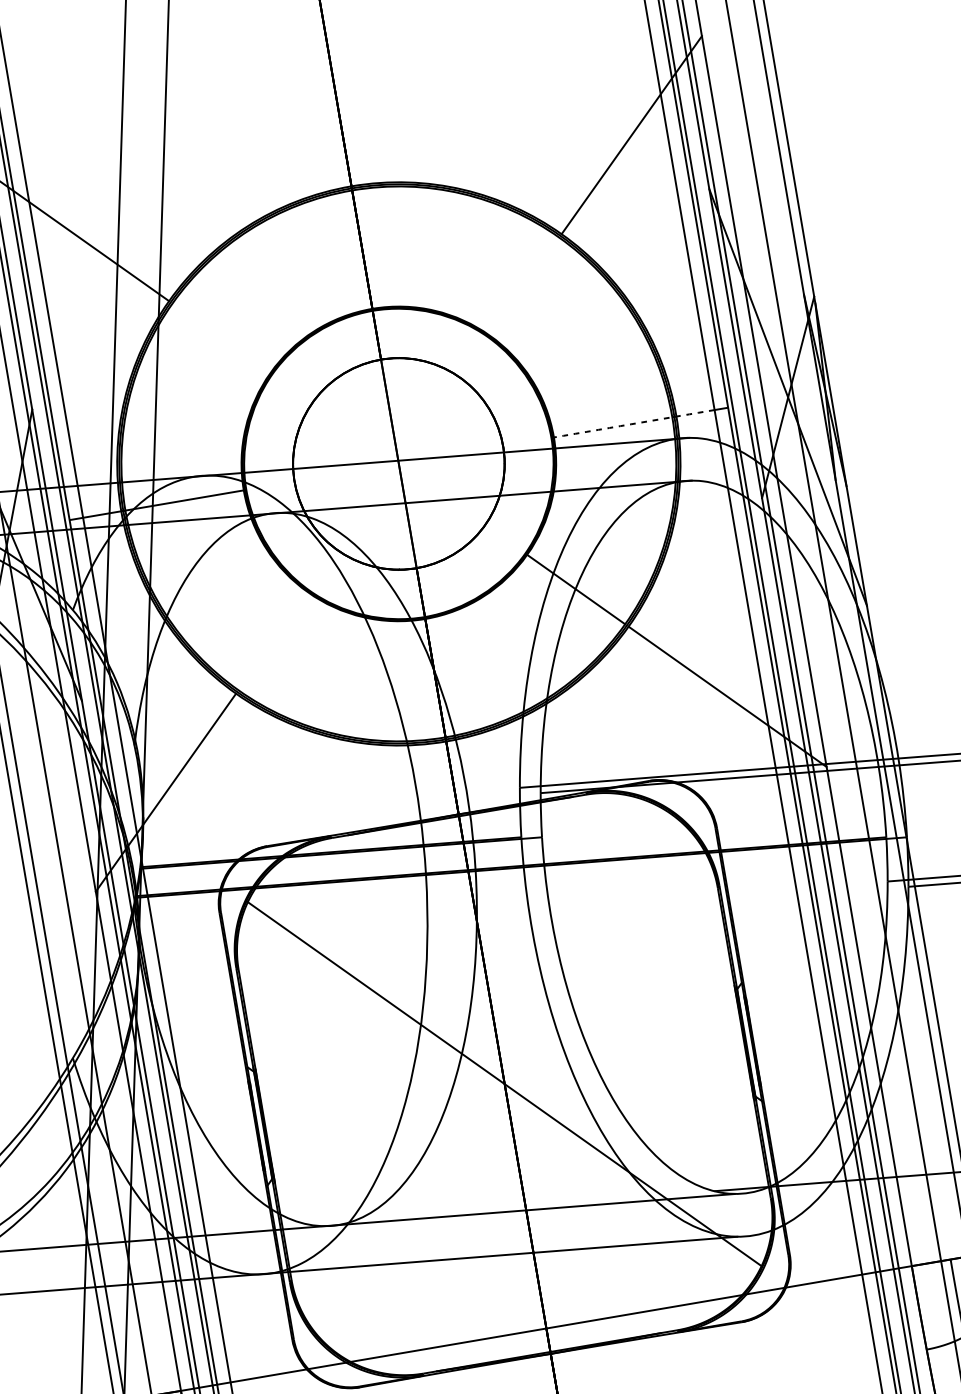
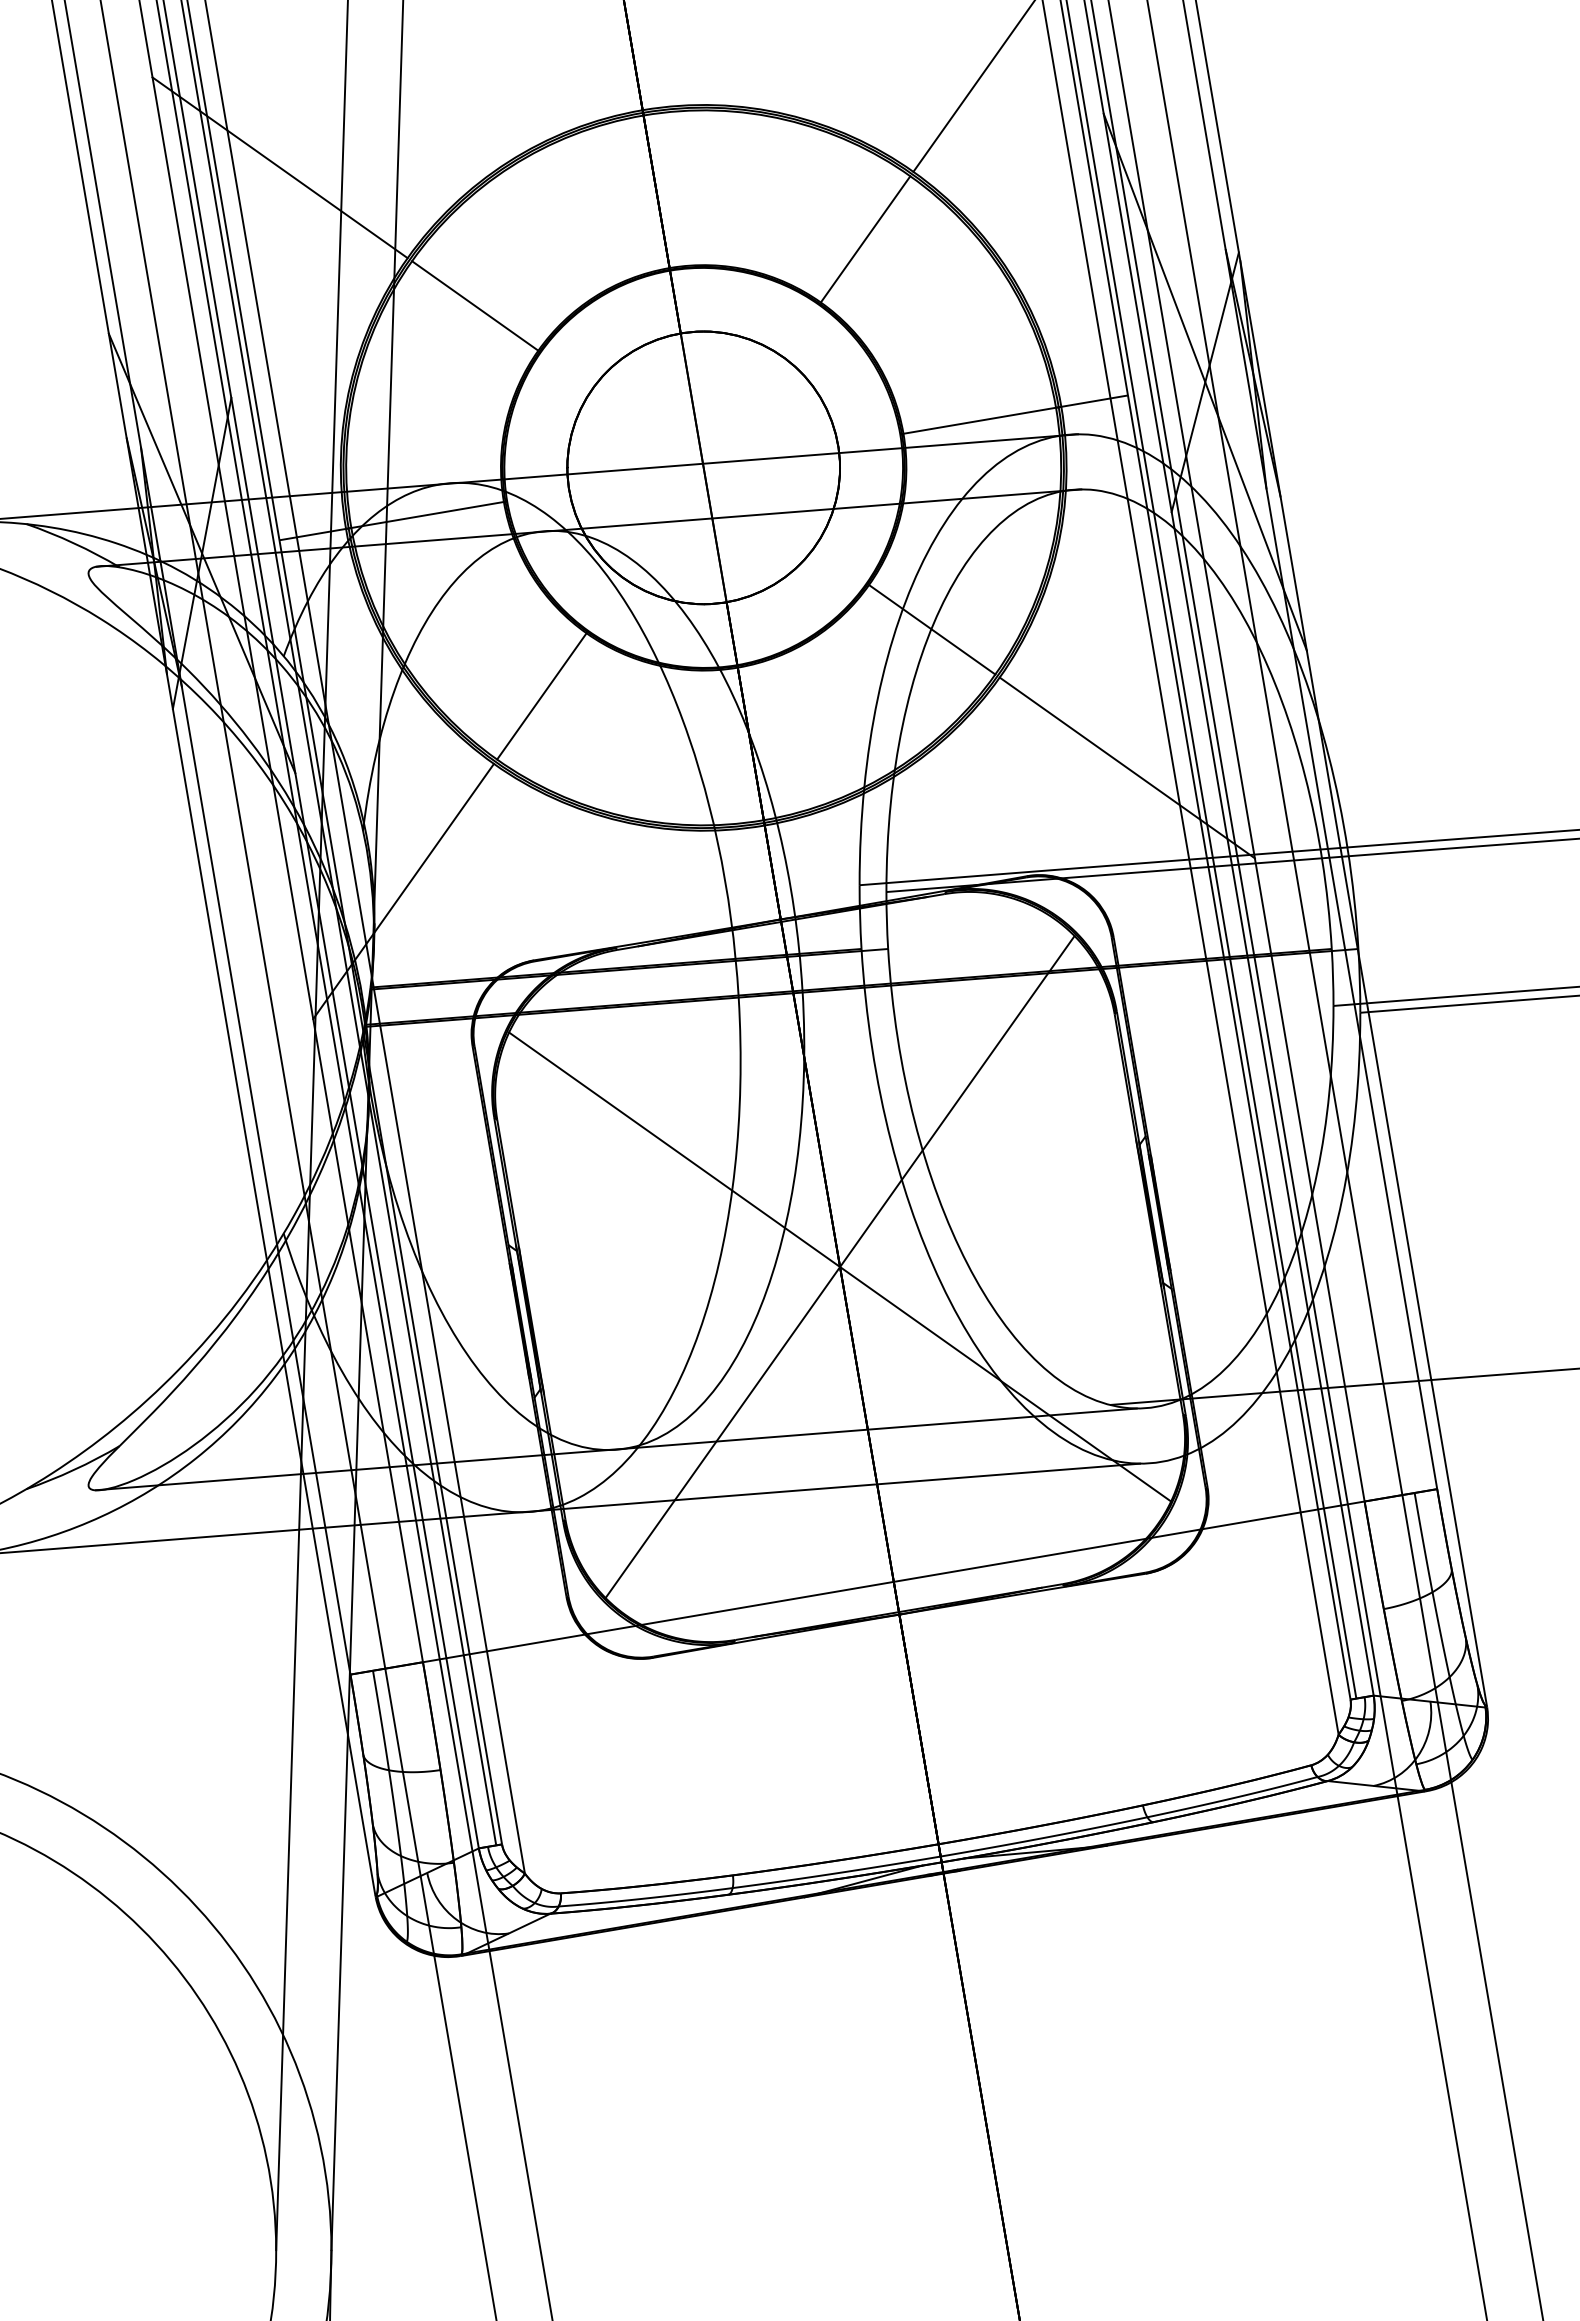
line: (524, 286) -> (865, 239), added
line: (221, 337) -> (475, 305), added
arc: (633, 424) -> (1005, 416), dashed -> solid
line: (272, 641) -> (541, 696), added
line: (504, 1084) -> (839, 1267), added

